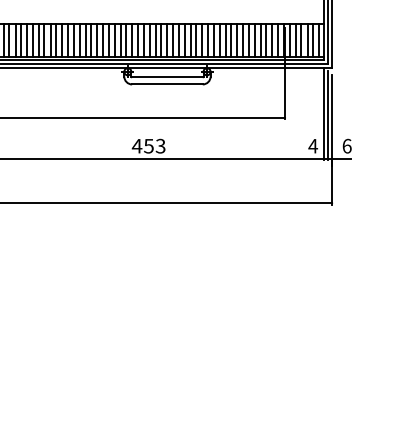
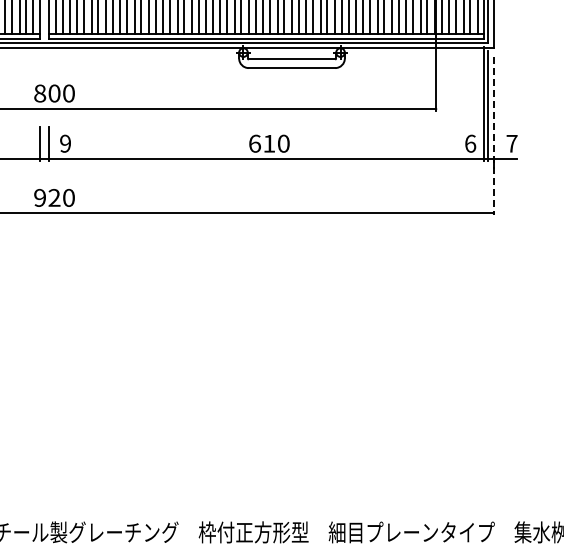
line: (331, 140) -> (493, 136), solid -> dashed
text: (148, 146) -> (268, 143), 453 -> 610
text: (313, 146) -> (470, 143), 4 -> 6
text: (346, 146) -> (511, 143), 6 -> 7

